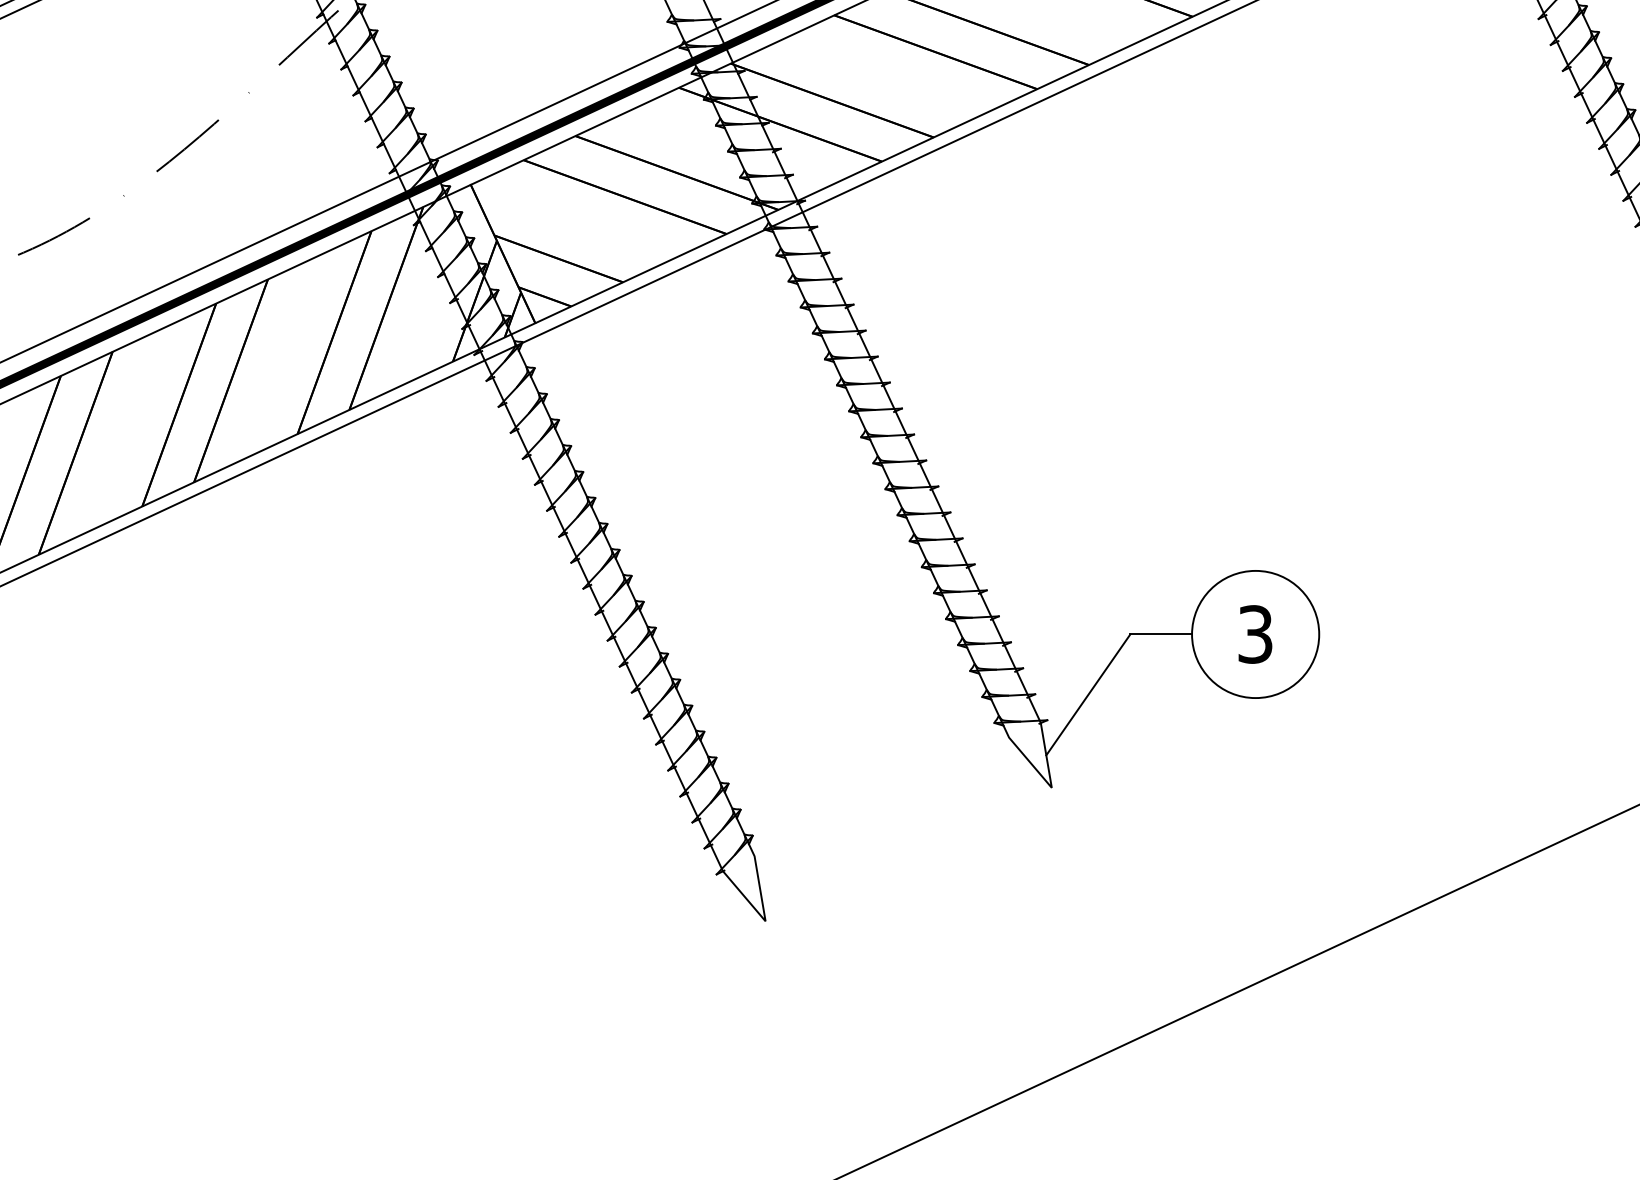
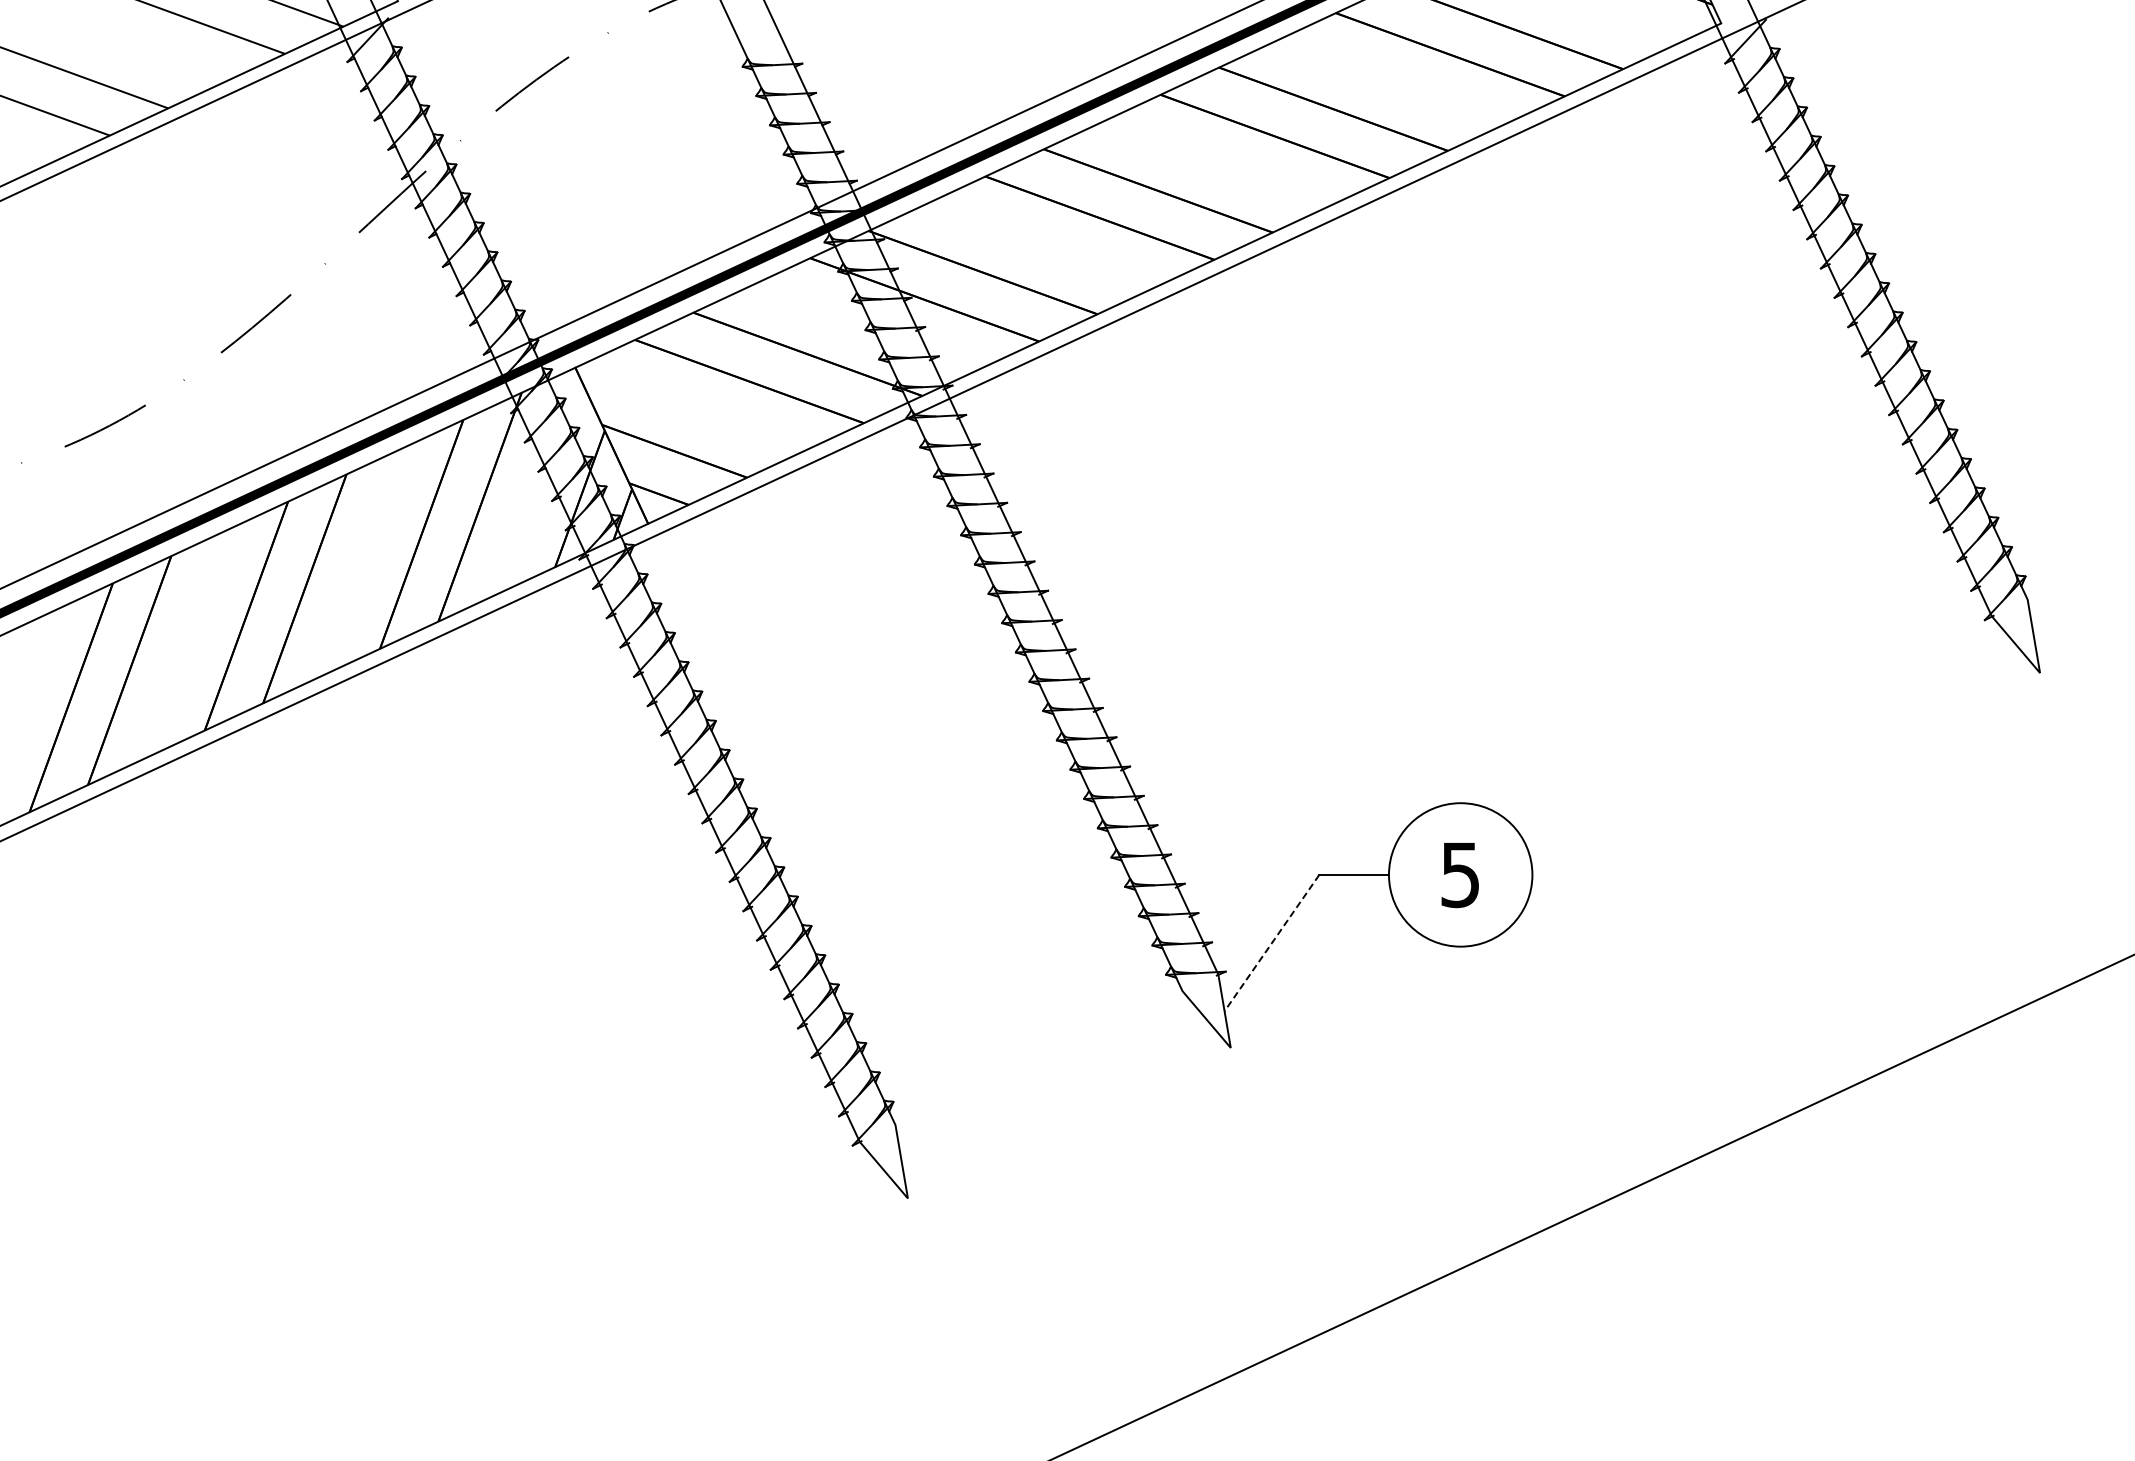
text: (1255, 634) -> (1460, 874), 3 -> 5
line: (1087, 695) -> (1271, 943), solid -> dashed

